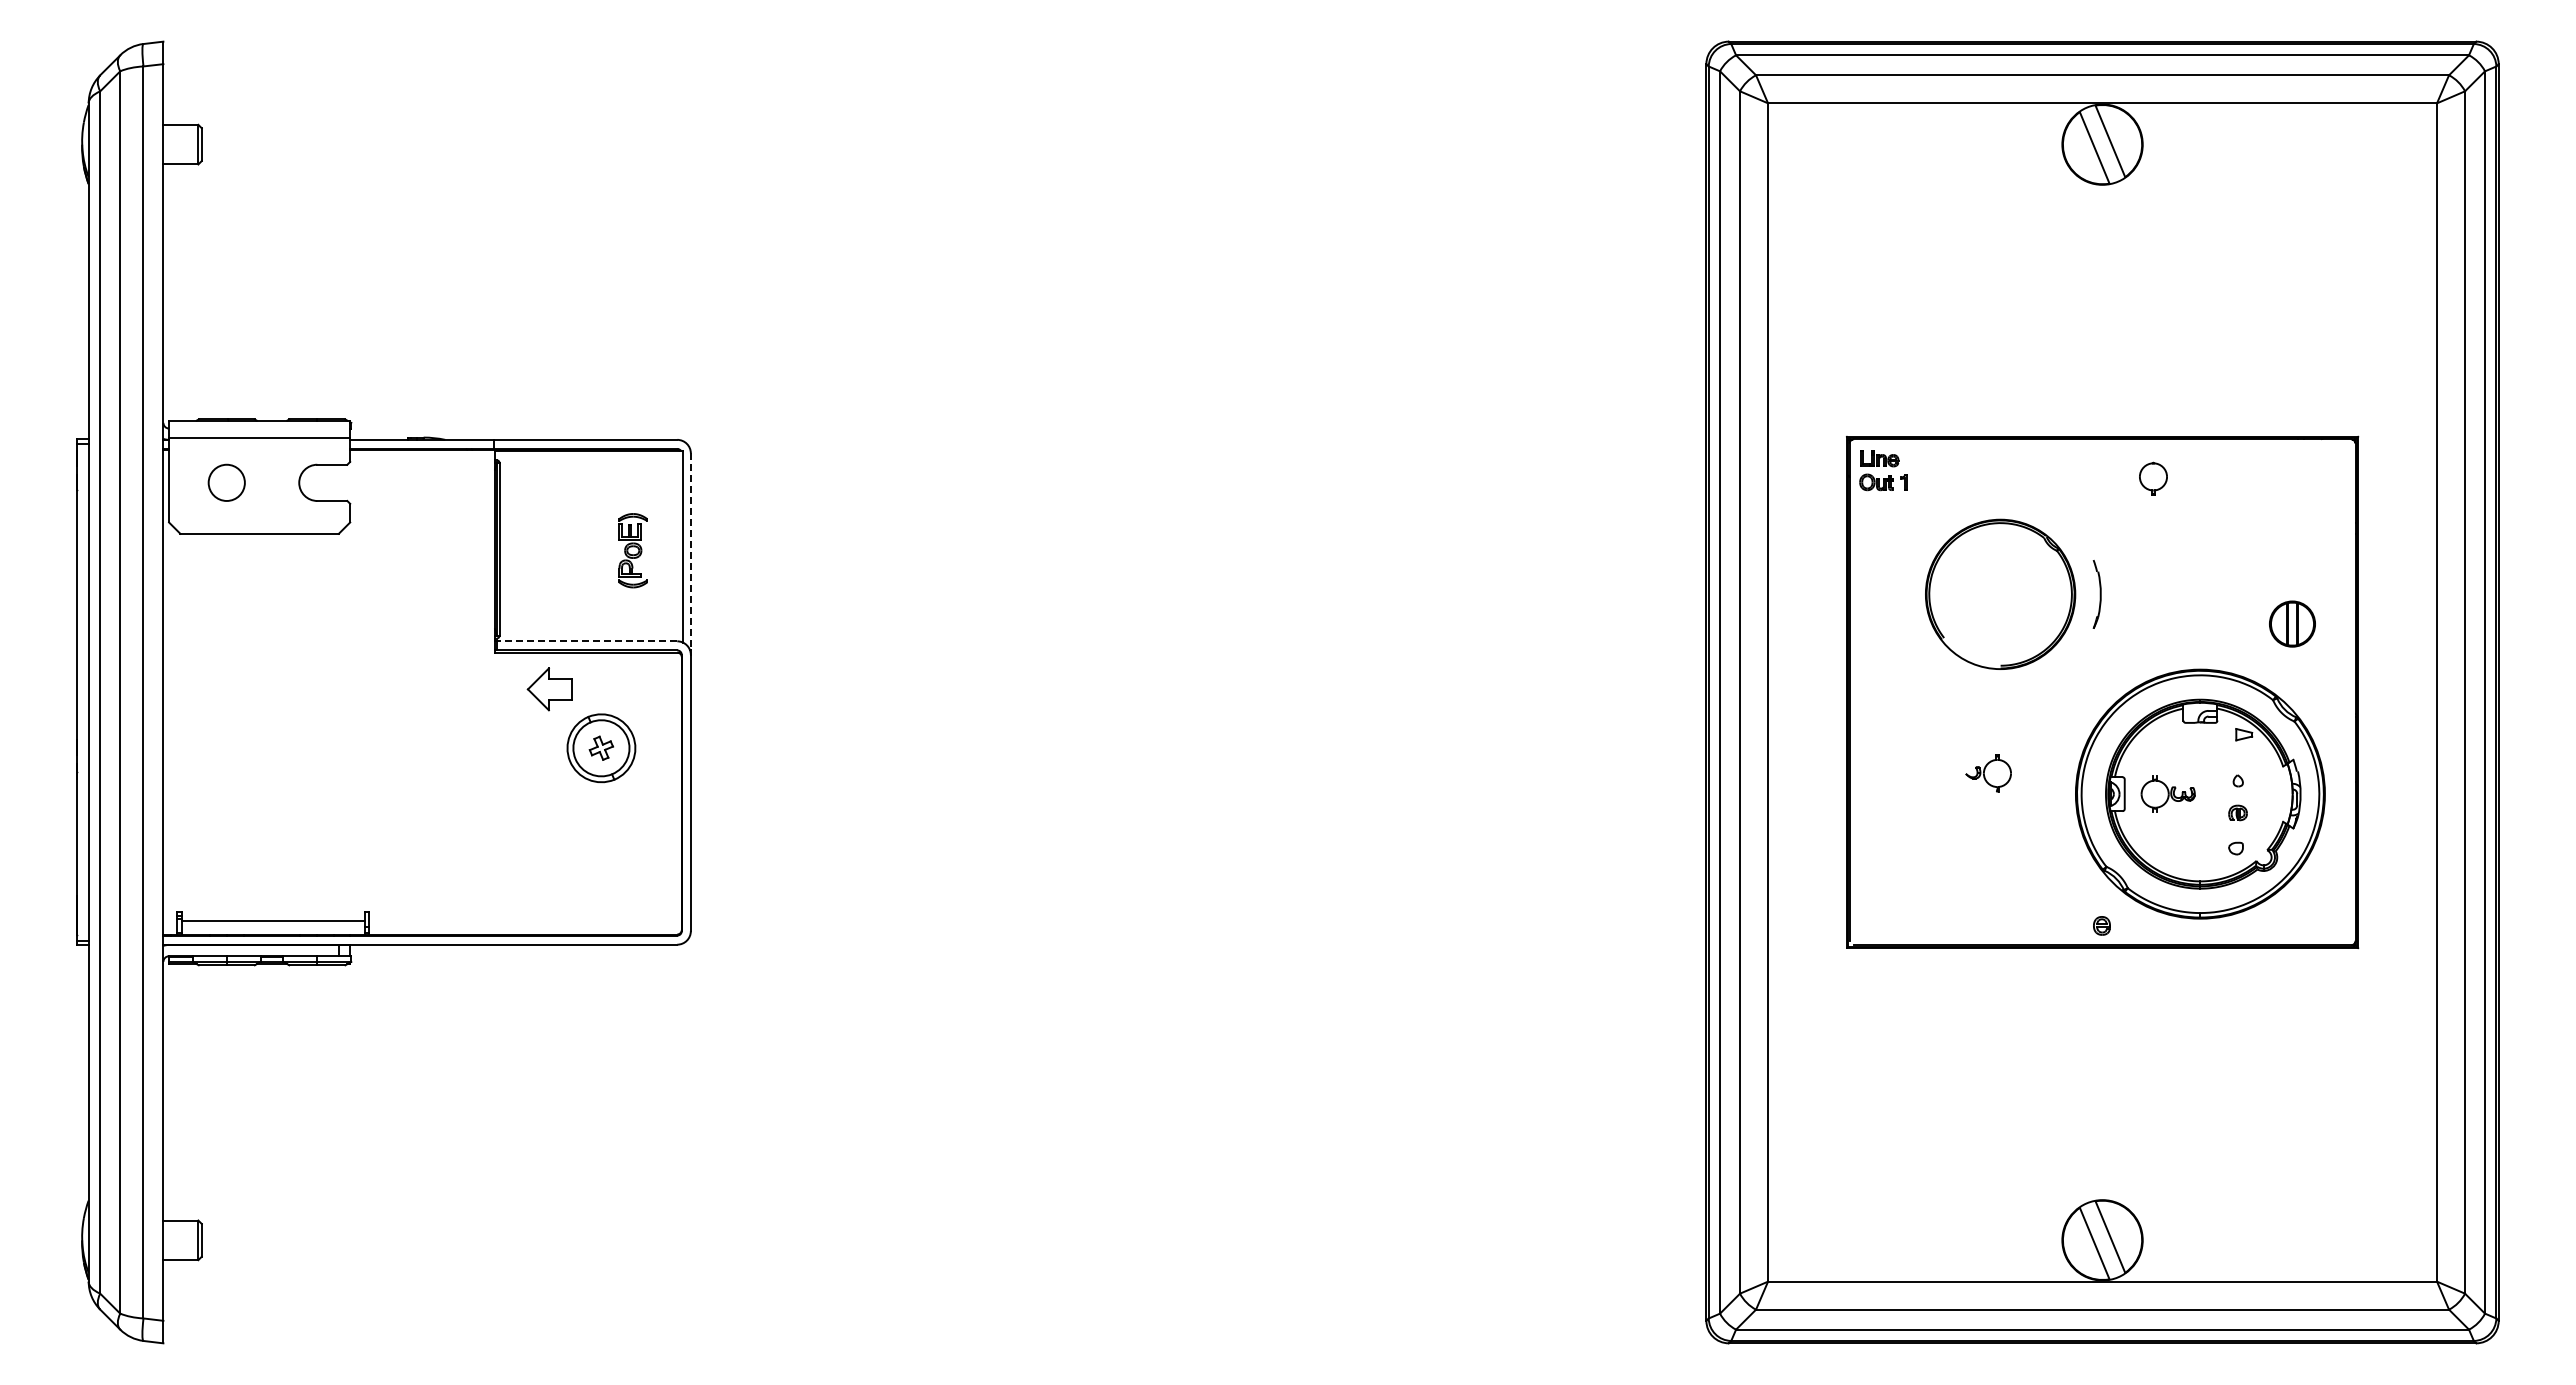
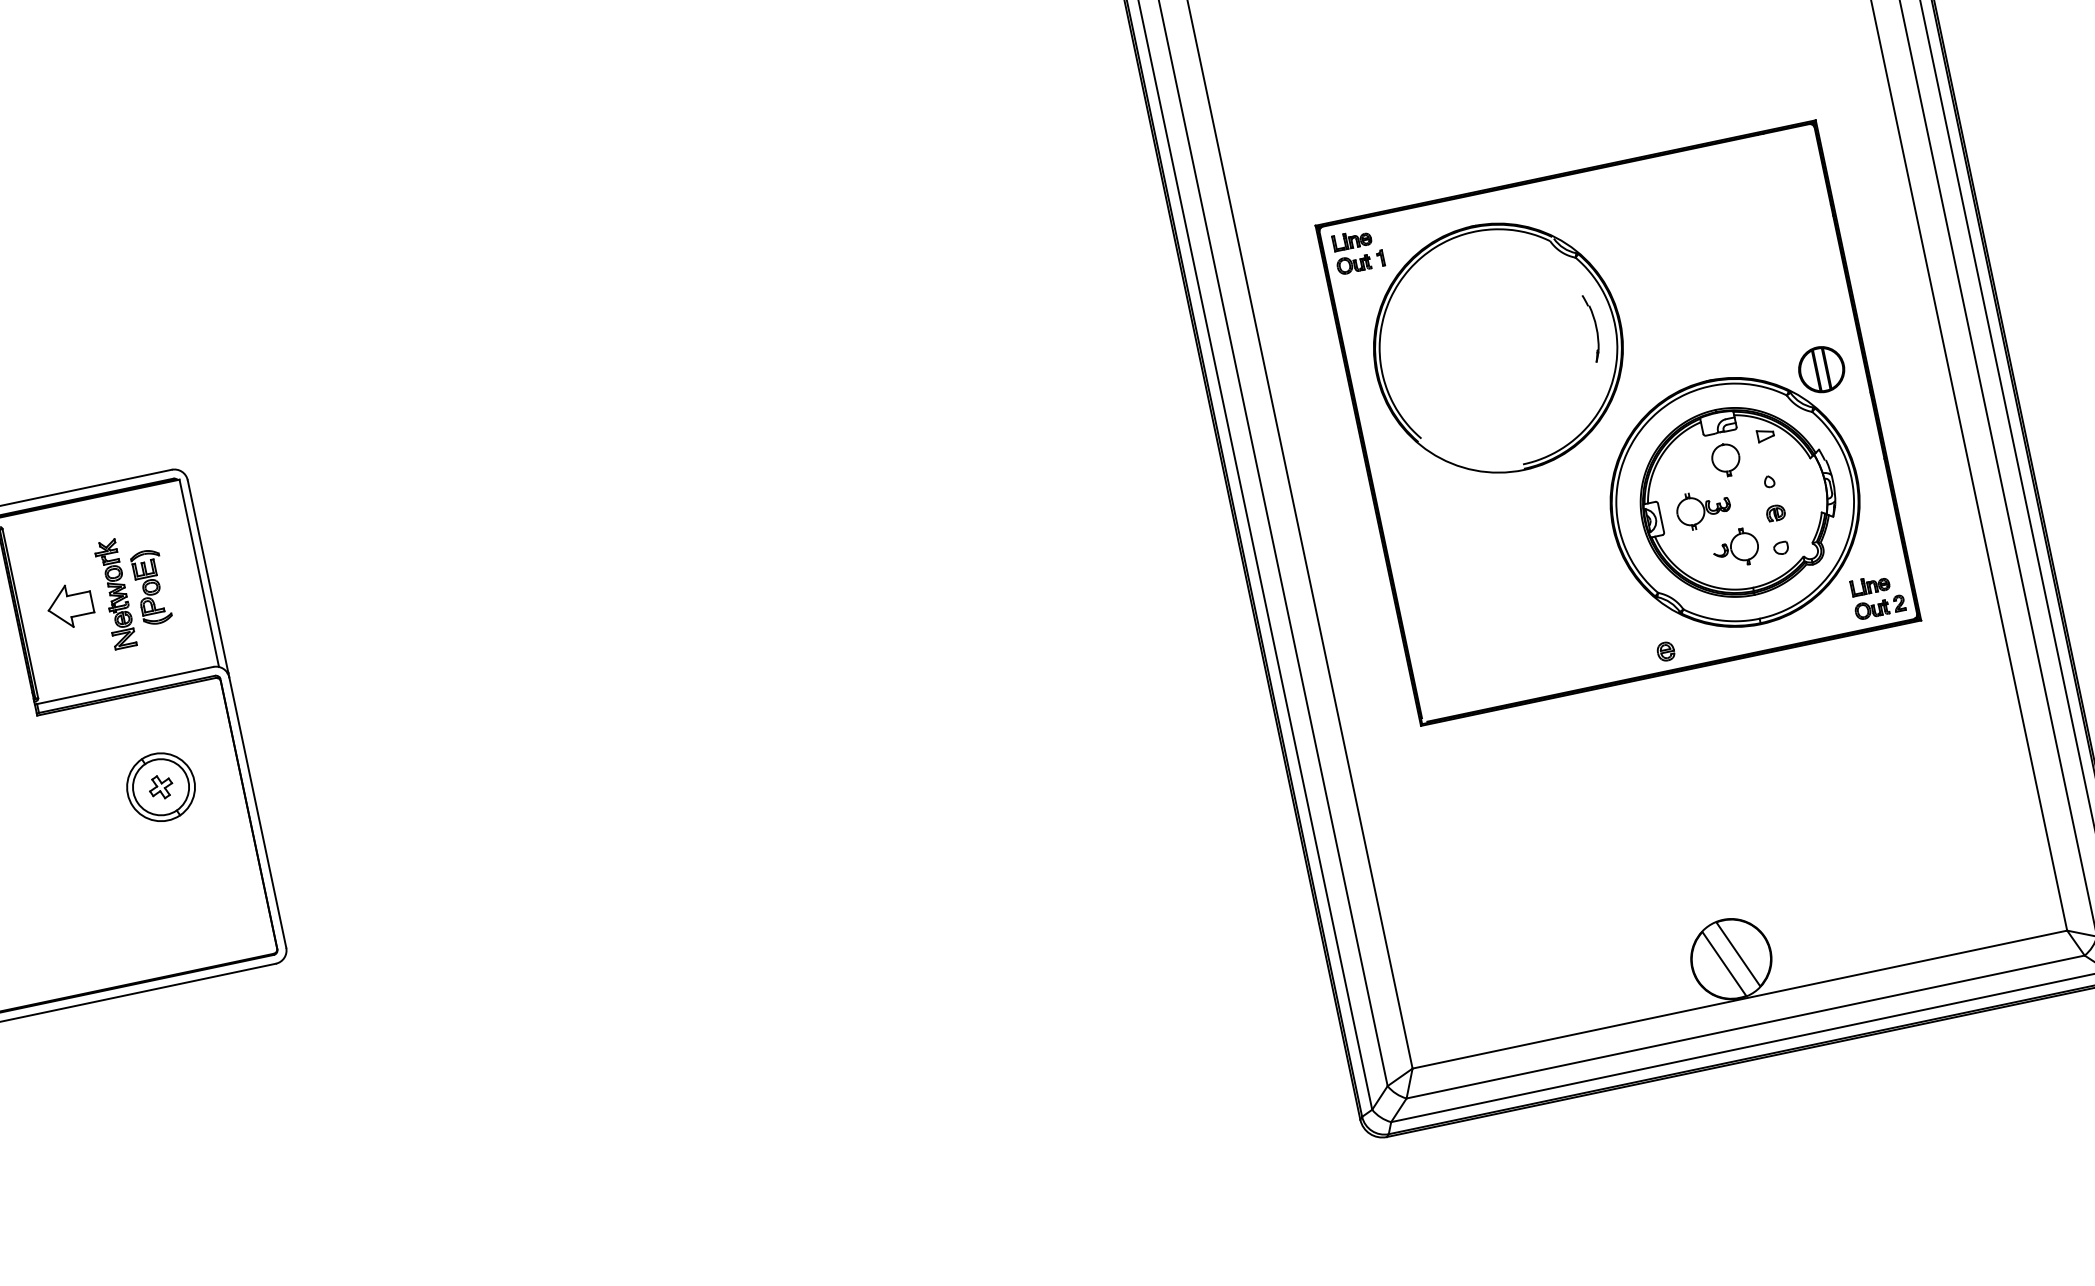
part: (2153, 478) -> (1726, 459), moved
part: (596, 549) -> (115, 593), added
line: (690, 552) -> (207, 577), dashed -> solid
part: (2000, 594) -> (1498, 348), size x1.67
part: (2292, 623) -> (1821, 369), moved
line: (587, 641) -> (125, 685), dashed -> solid
part: (549, 689) -> (69, 606), moved
part: (1988, 773) -> (1735, 548), moved
part: (2320, 915) -> (1877, 596), added

